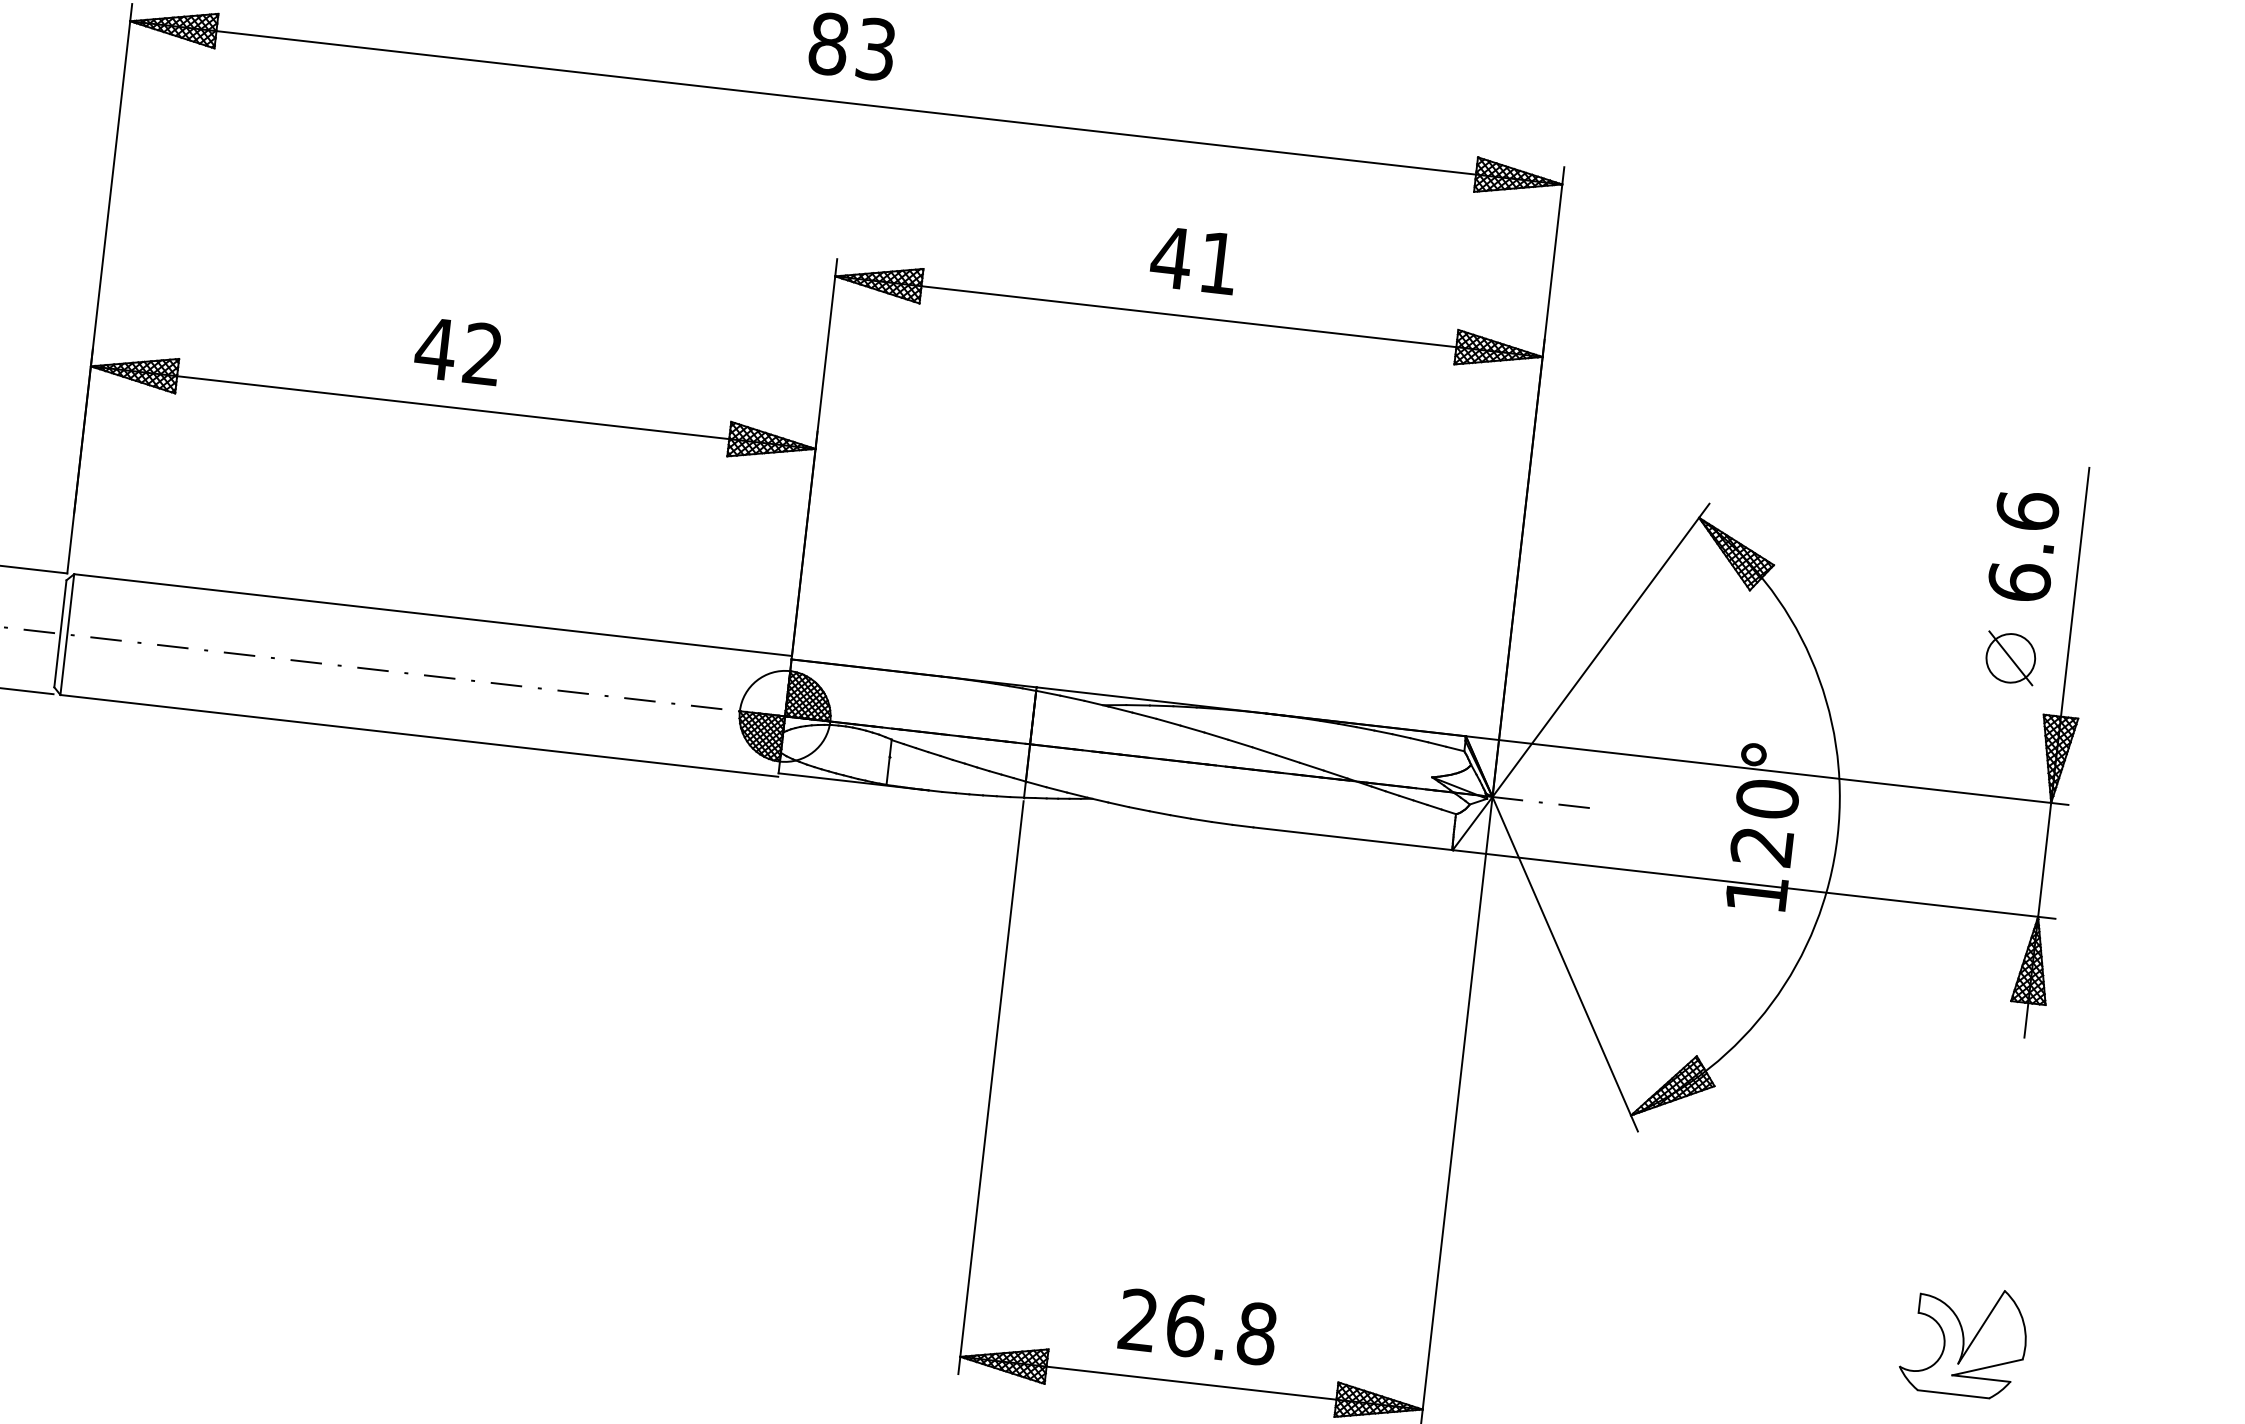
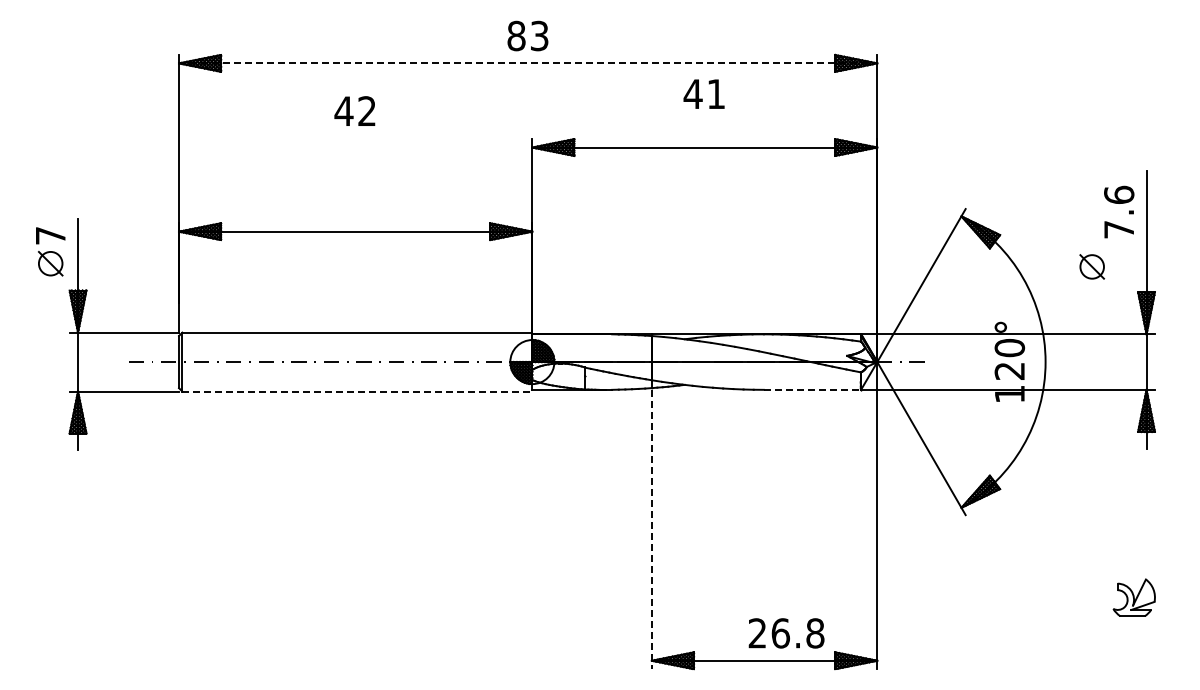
line: (846, 103) -> (528, 63), solid -> dashed
text: (1192, 258) -> (703, 93), moved
text: (457, 349) -> (354, 110), moved
text: (2020, 581) -> (1119, 229), 6.6 -> 7.6
part: (2011, 657) -> (1092, 266), moved
line: (419, 735) -> (357, 391), solid -> dashed
line: (1353, 838) -> (812, 389), solid -> dashed
line: (990, 1087) -> (651, 529), solid -> dashed
text: (1197, 1327) -> (786, 633), moved
part: (1962, 1339) -> (1133, 597), size x0.7

